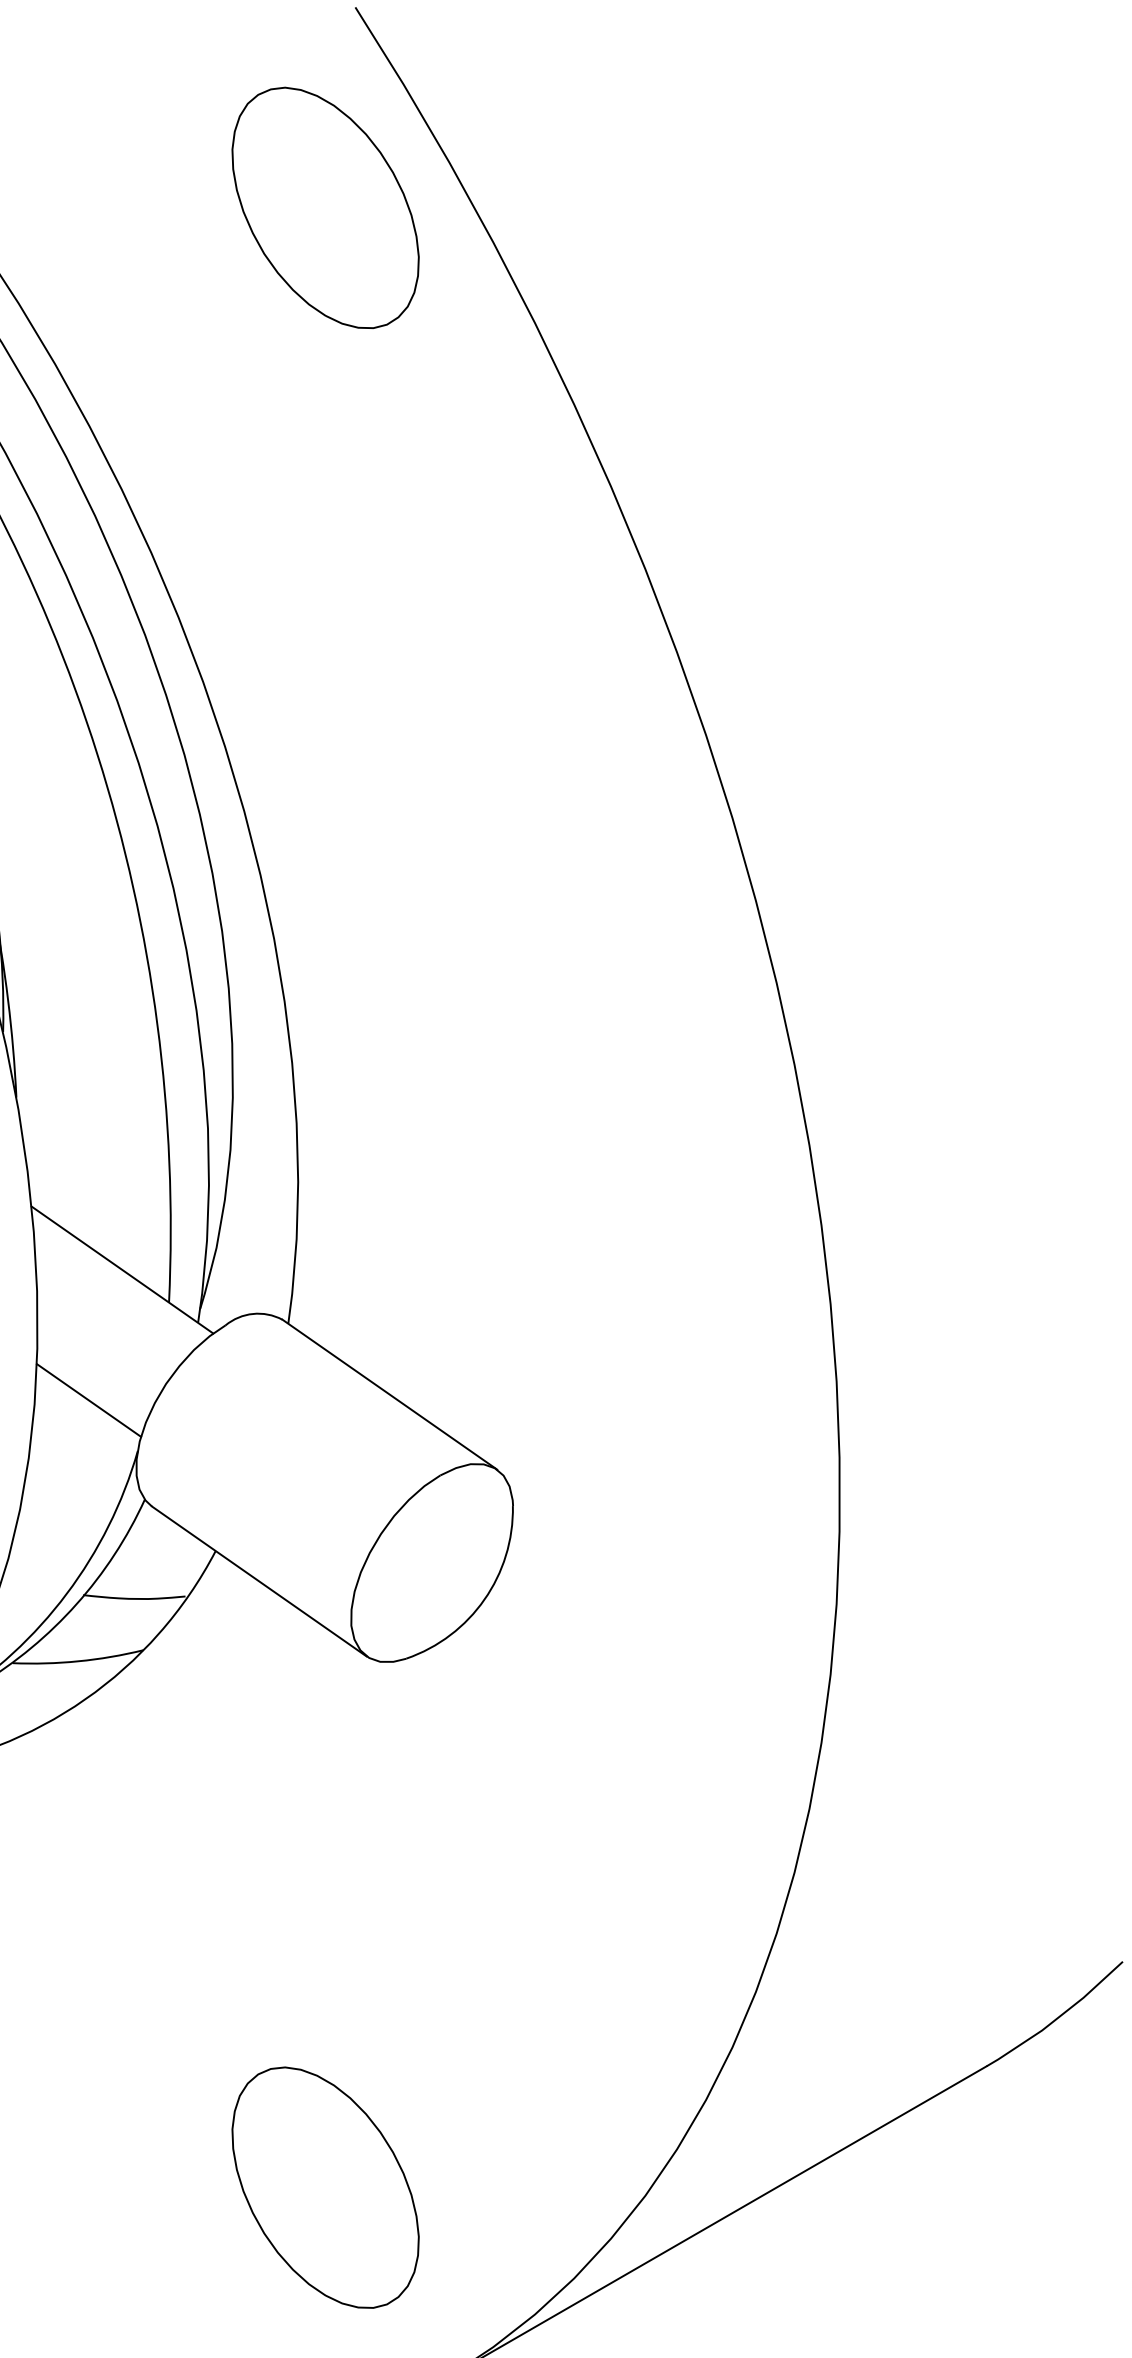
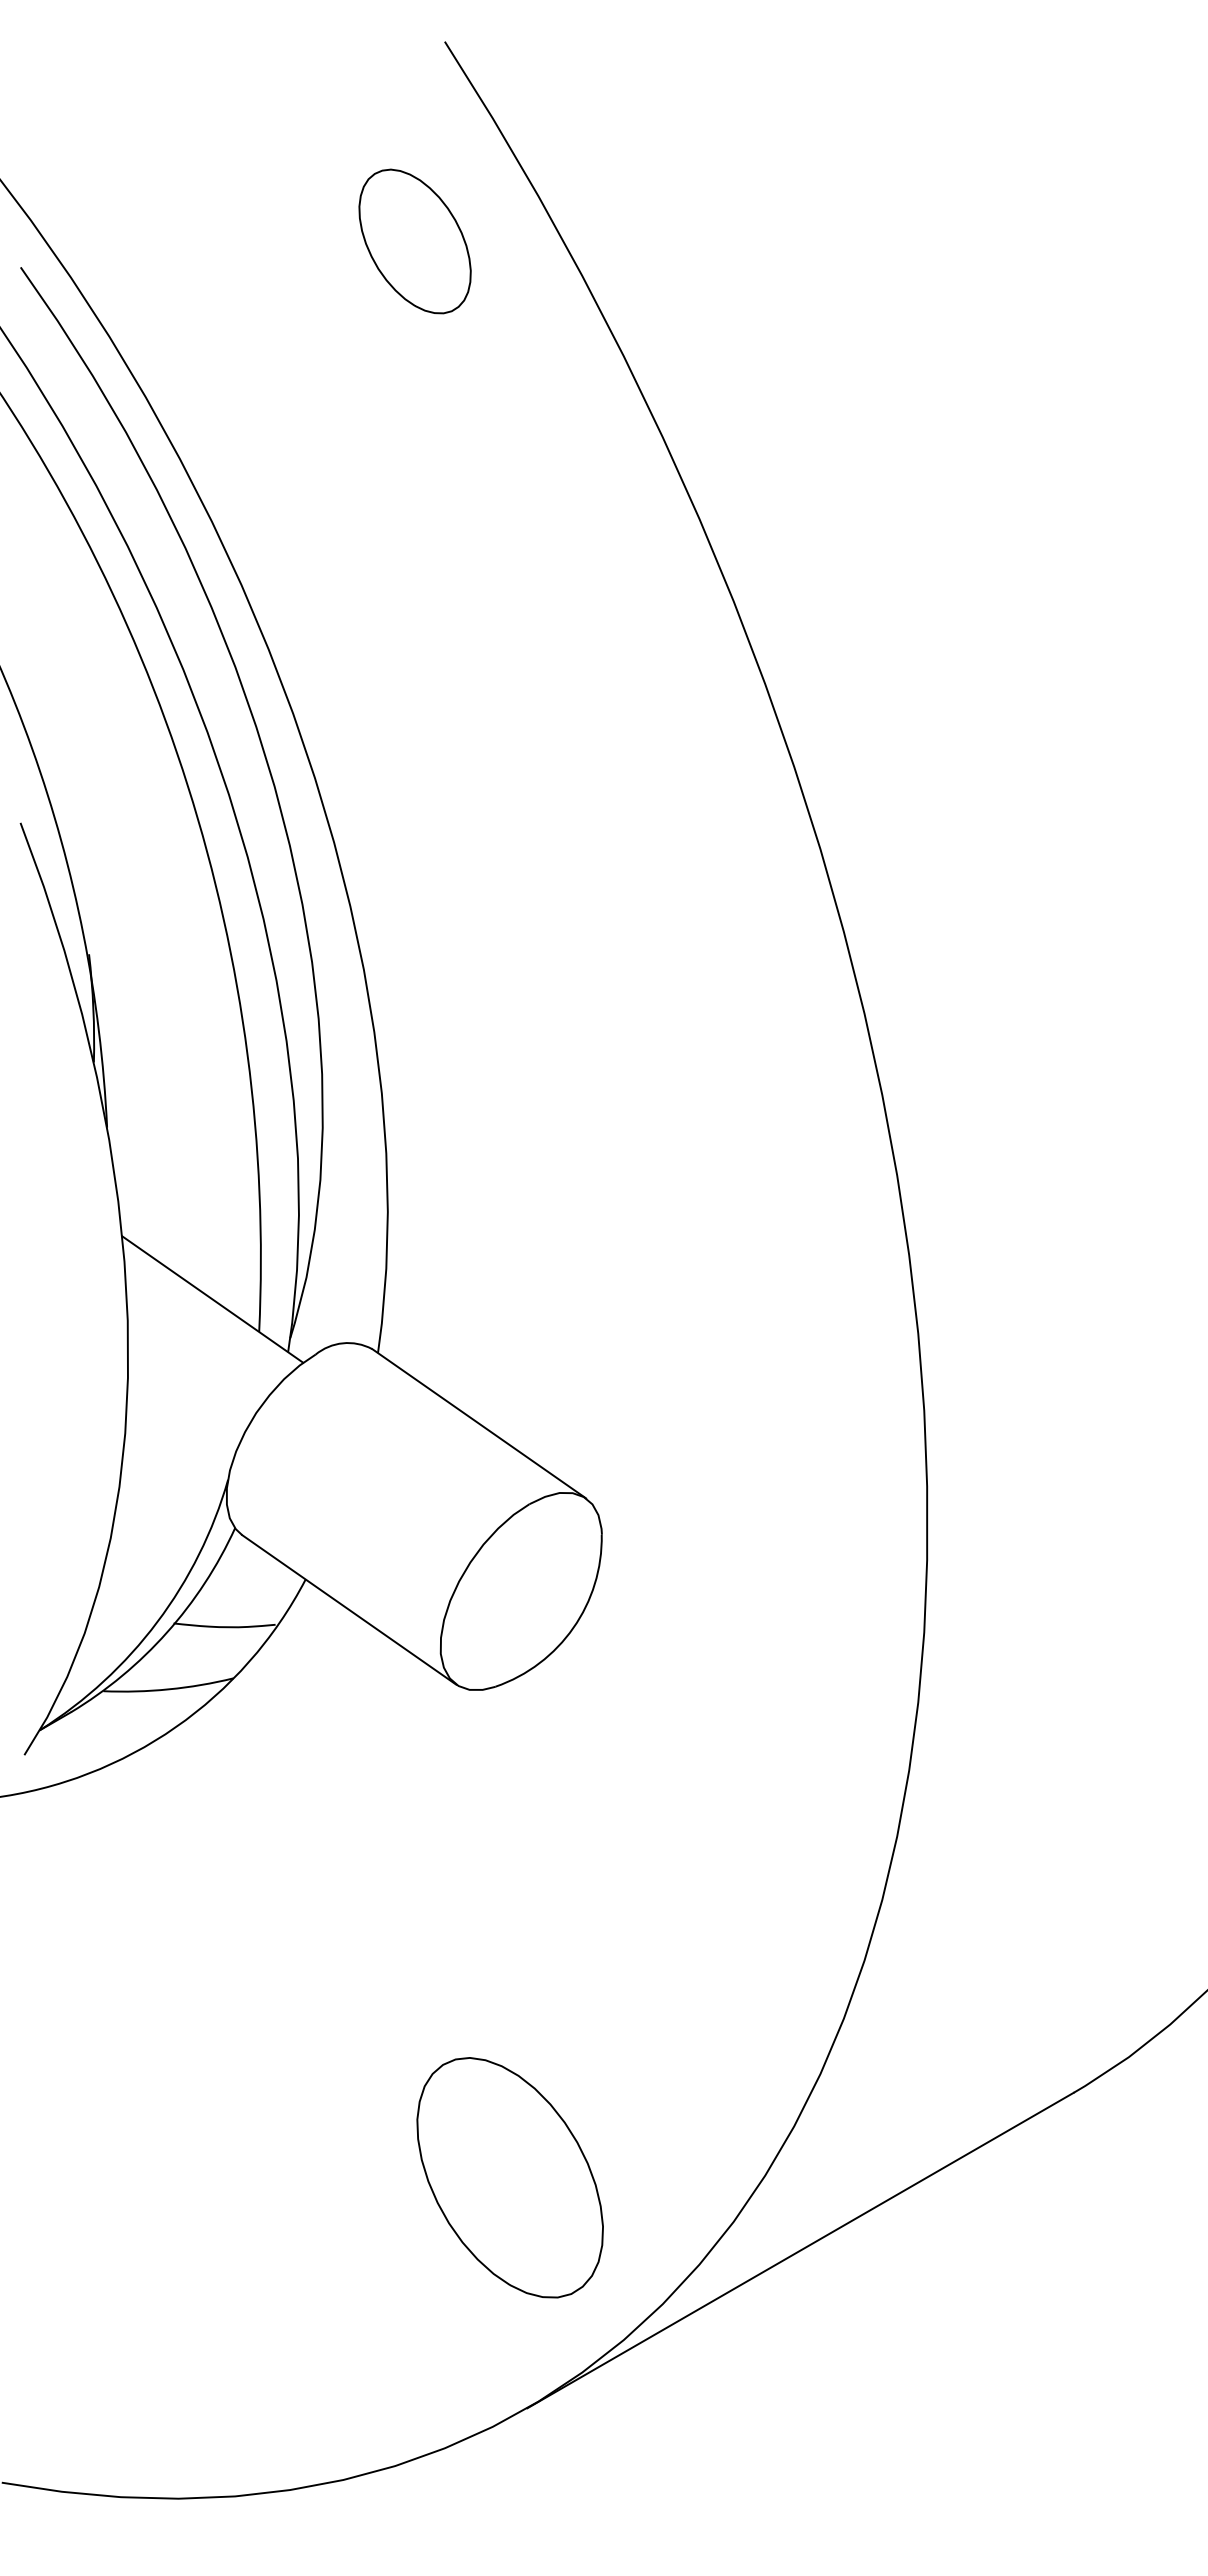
part: (324, 207) -> (414, 241), size x0.6
line: (89, 1400) -> (179, 1429), removed
part: (324, 2187) -> (509, 2177), moved

